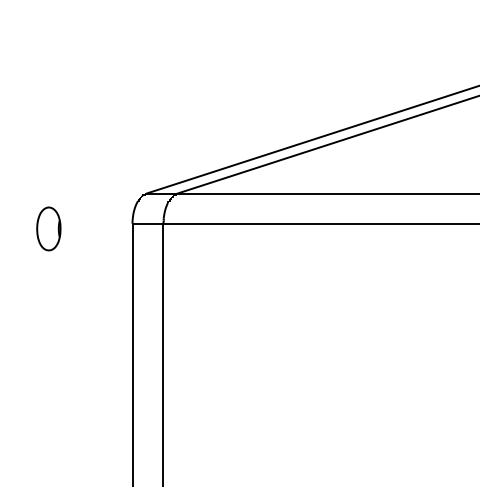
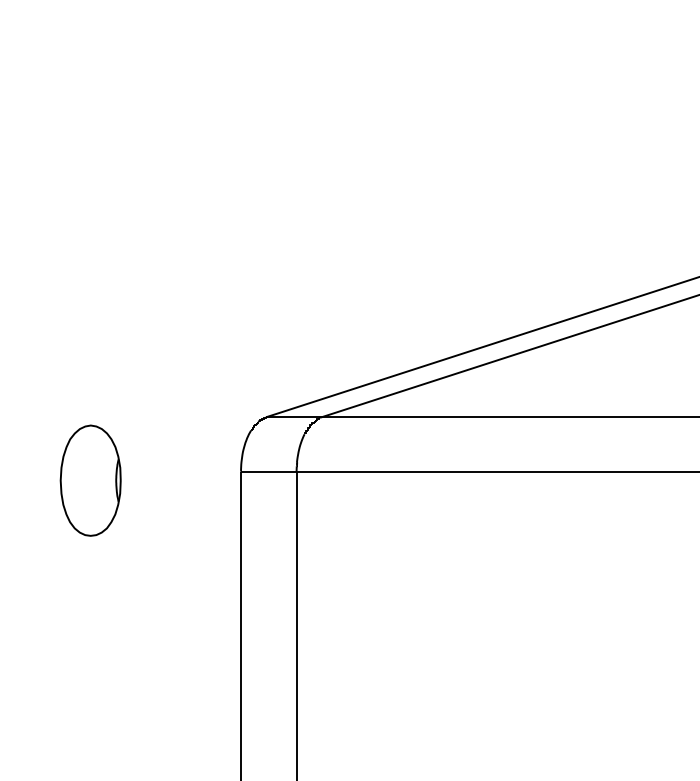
part: (48, 228) -> (90, 479), size x1.43

